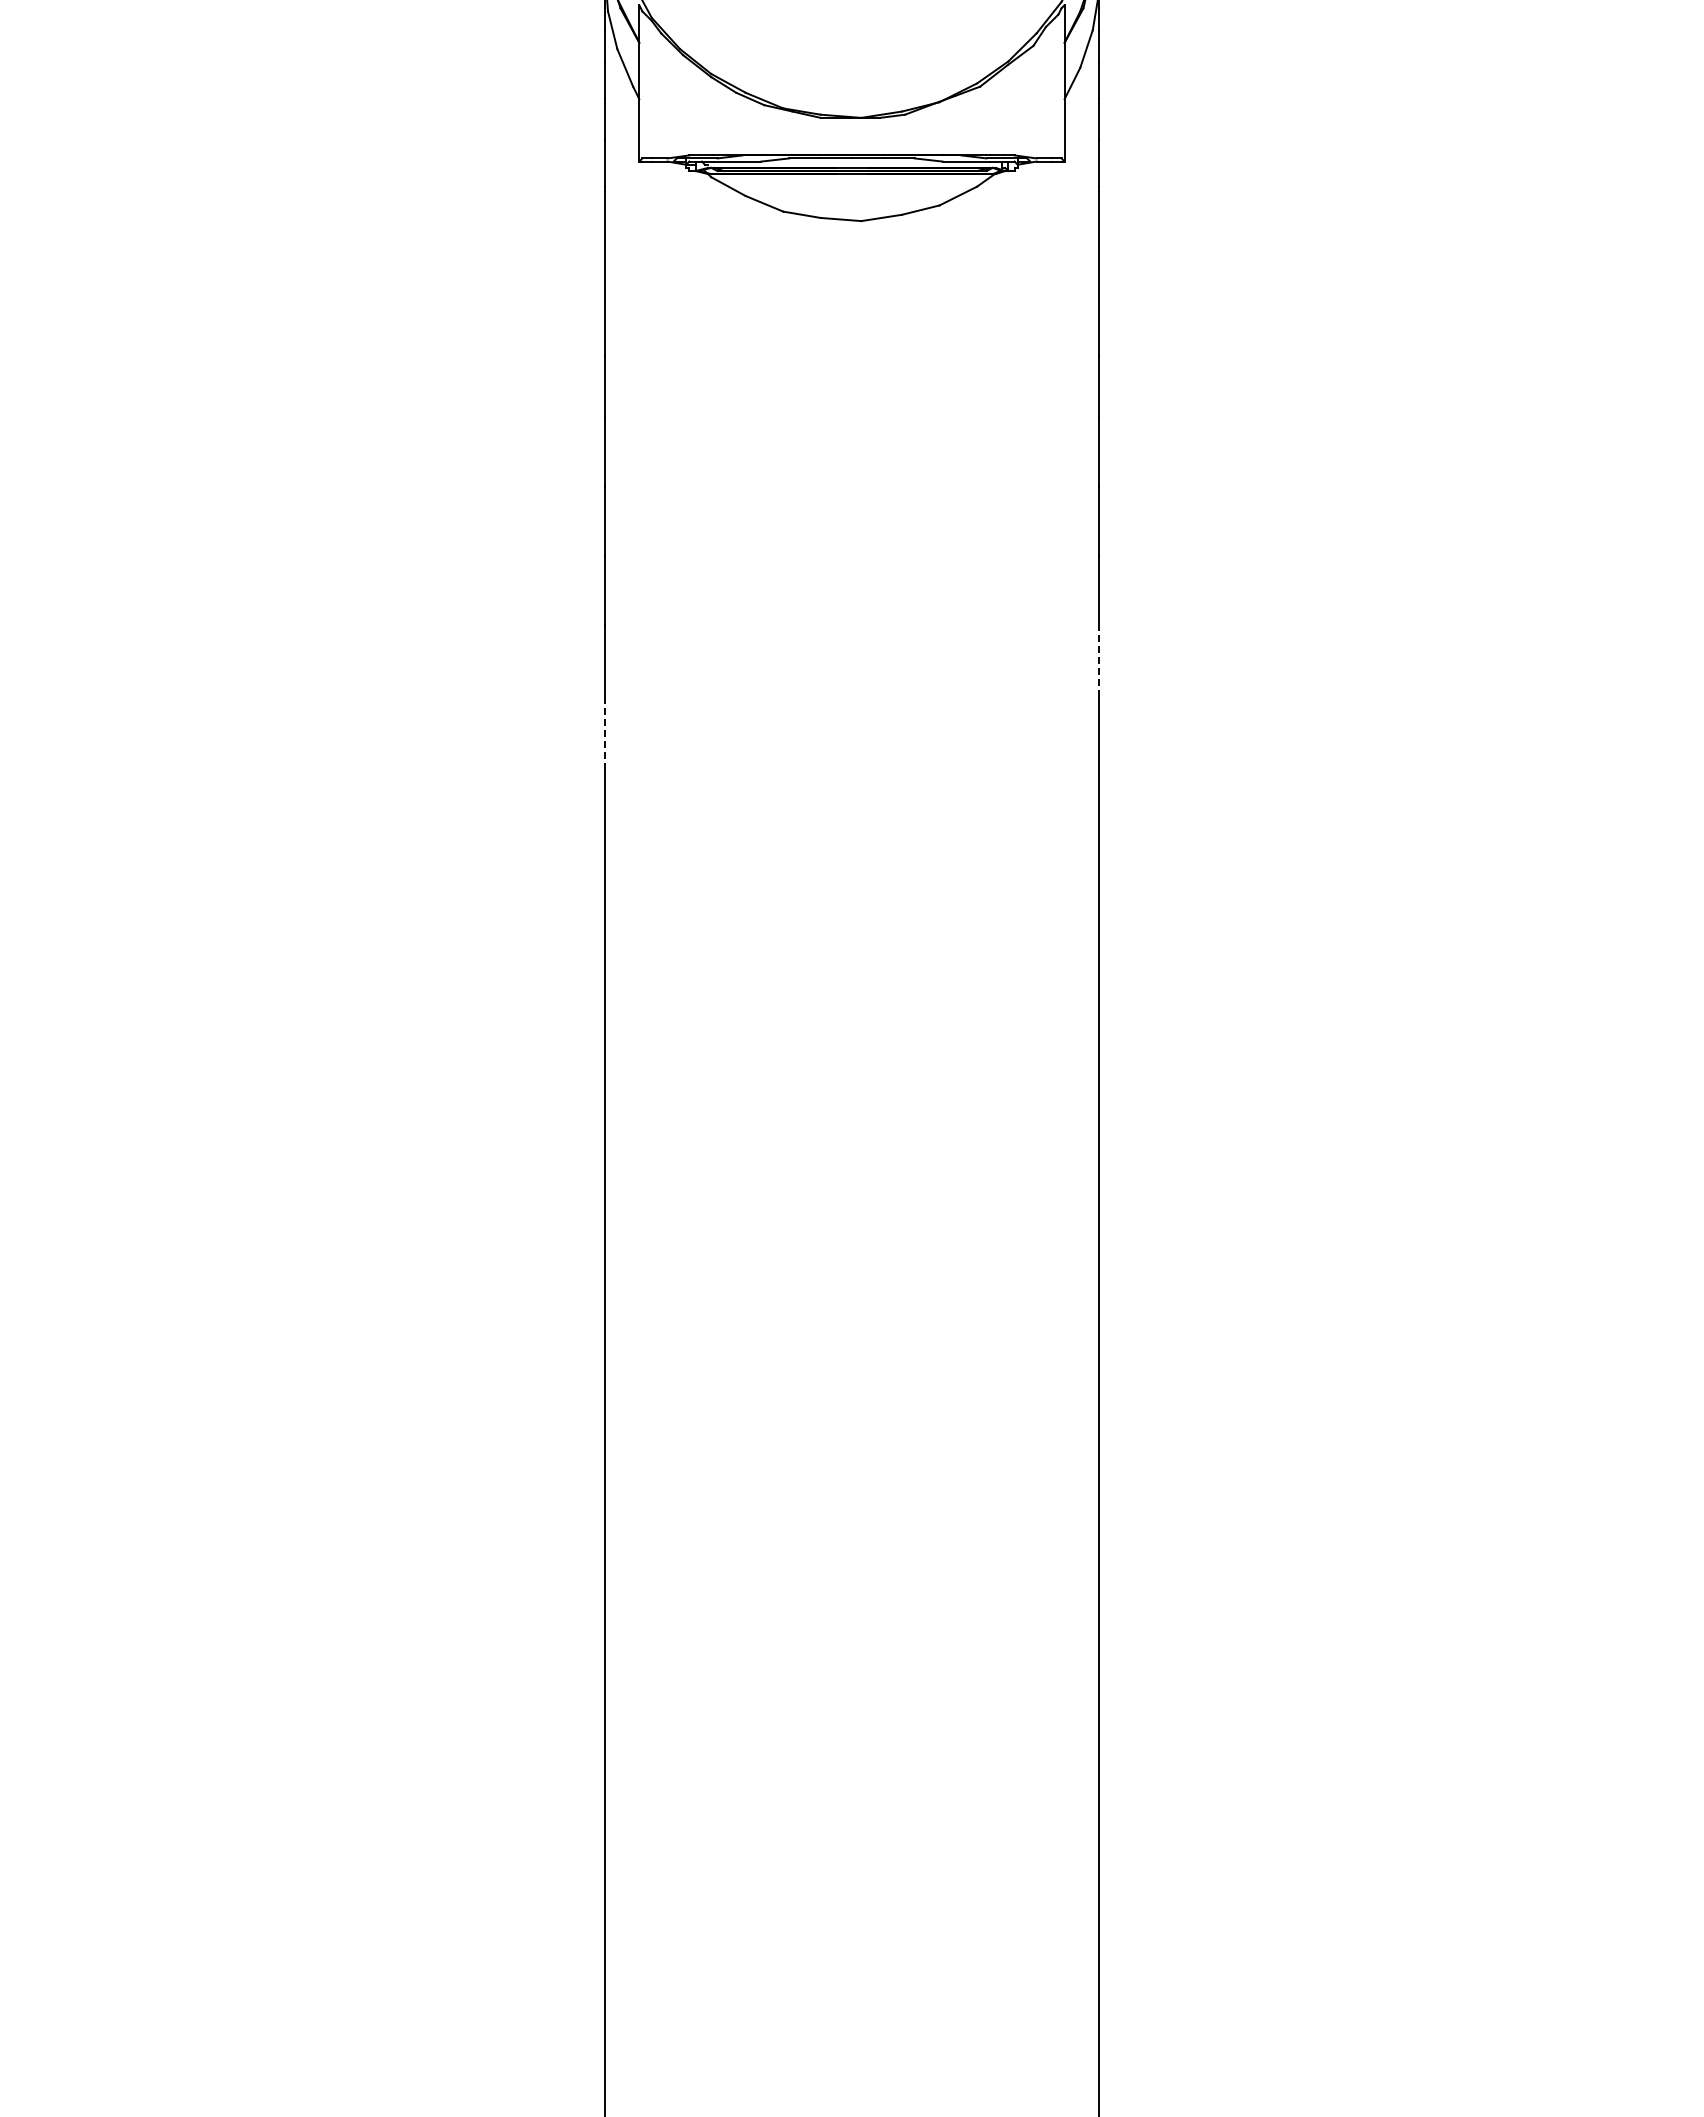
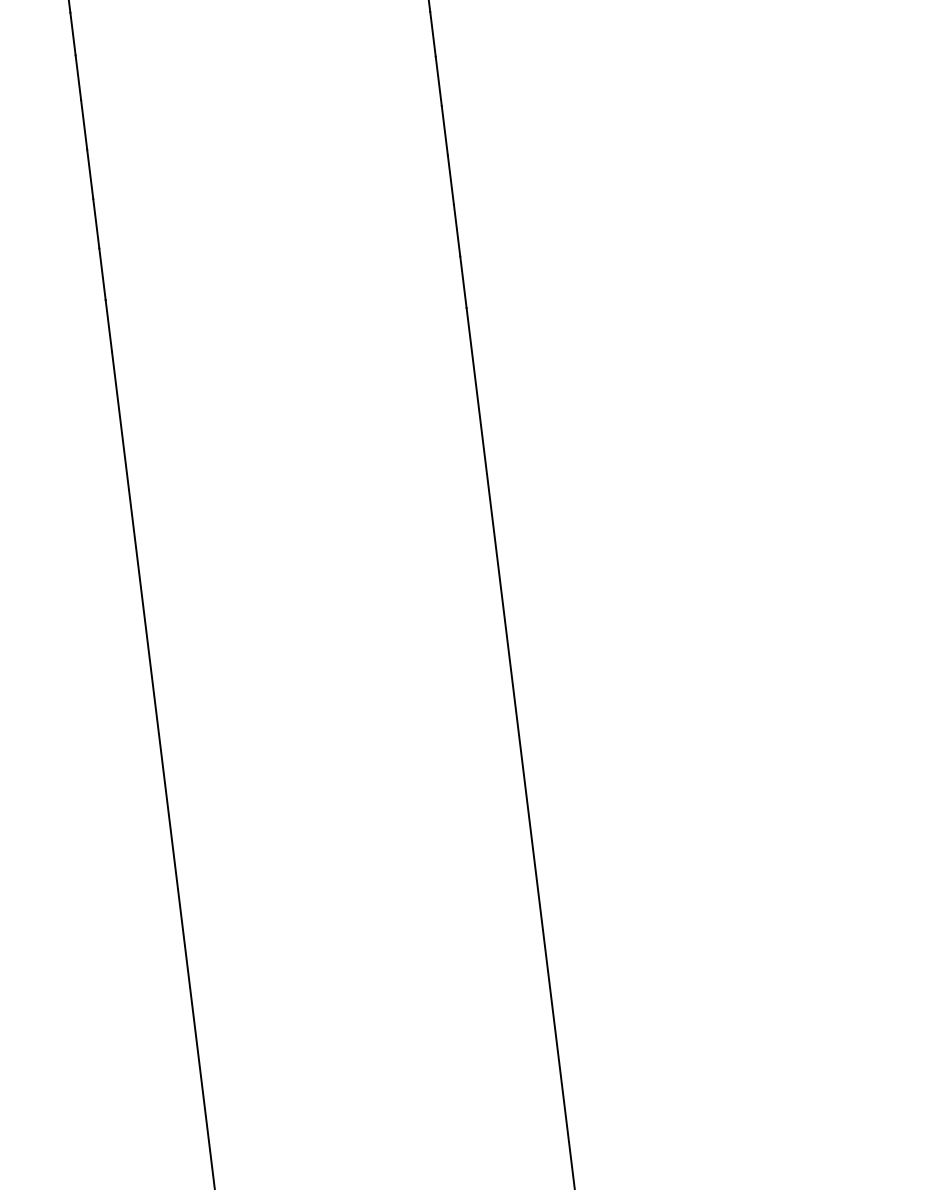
line: (1099, 660) -> (457, 230), dashed -> solid
line: (604, 732) -> (108, 325), dashed -> solid

